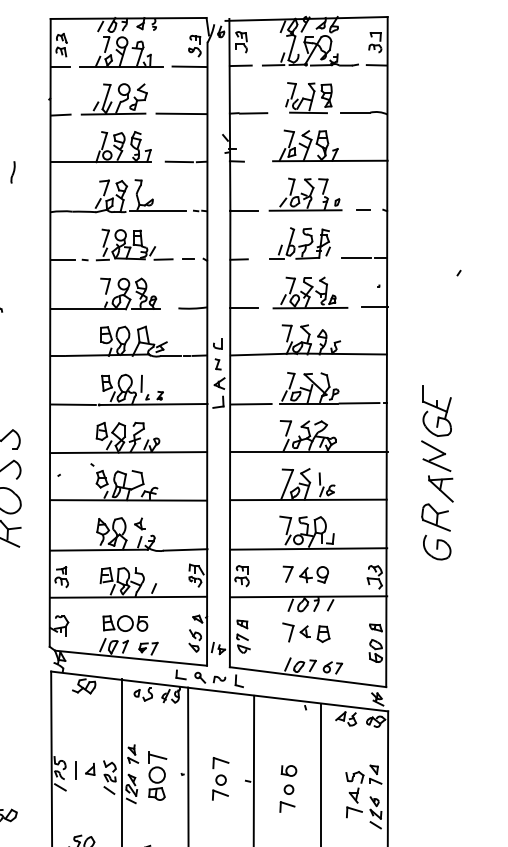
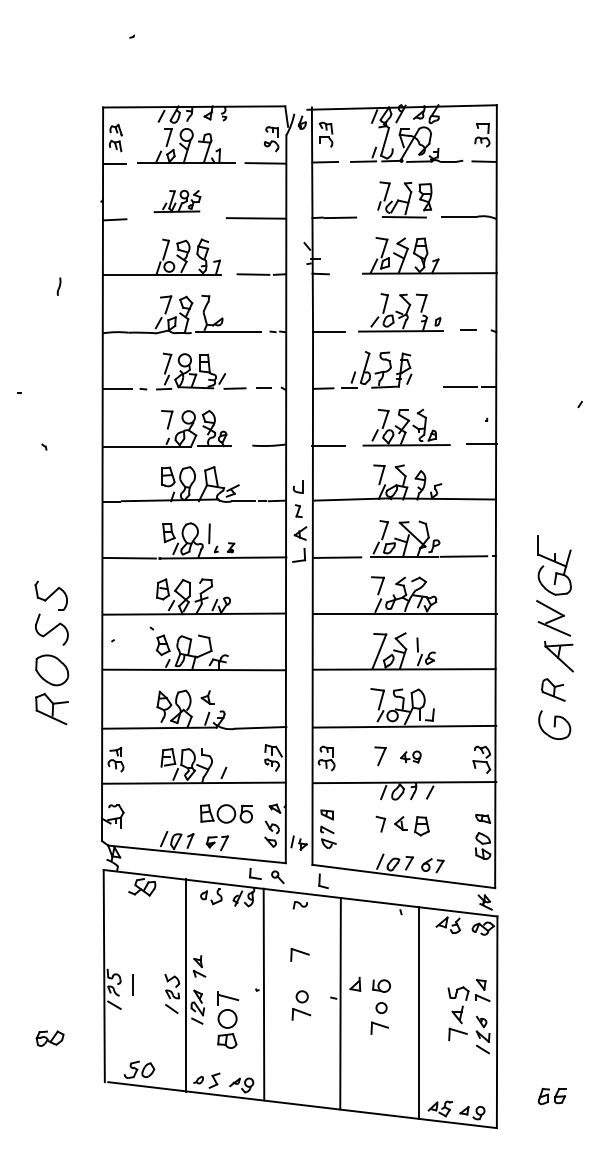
part: (114, 99) -> (177, 201), size x0.6
part: (12, 172) -> (58, 286), size x0.7
part: (300, 243) -> (376, 369), moved
part: (436, 517) -> (553, 689), size x0.7
part: (313, 574) -> (410, 756), size x0.6
part: (125, 623) -> (226, 813), moved
part: (288, 631) -> (380, 823), size x0.7
part: (218, 679) -> (299, 905), moved
part: (220, 762) -> (299, 954), moved
part: (90, 768) -> (355, 983), moved
part: (157, 775) -> (228, 1019), moved

